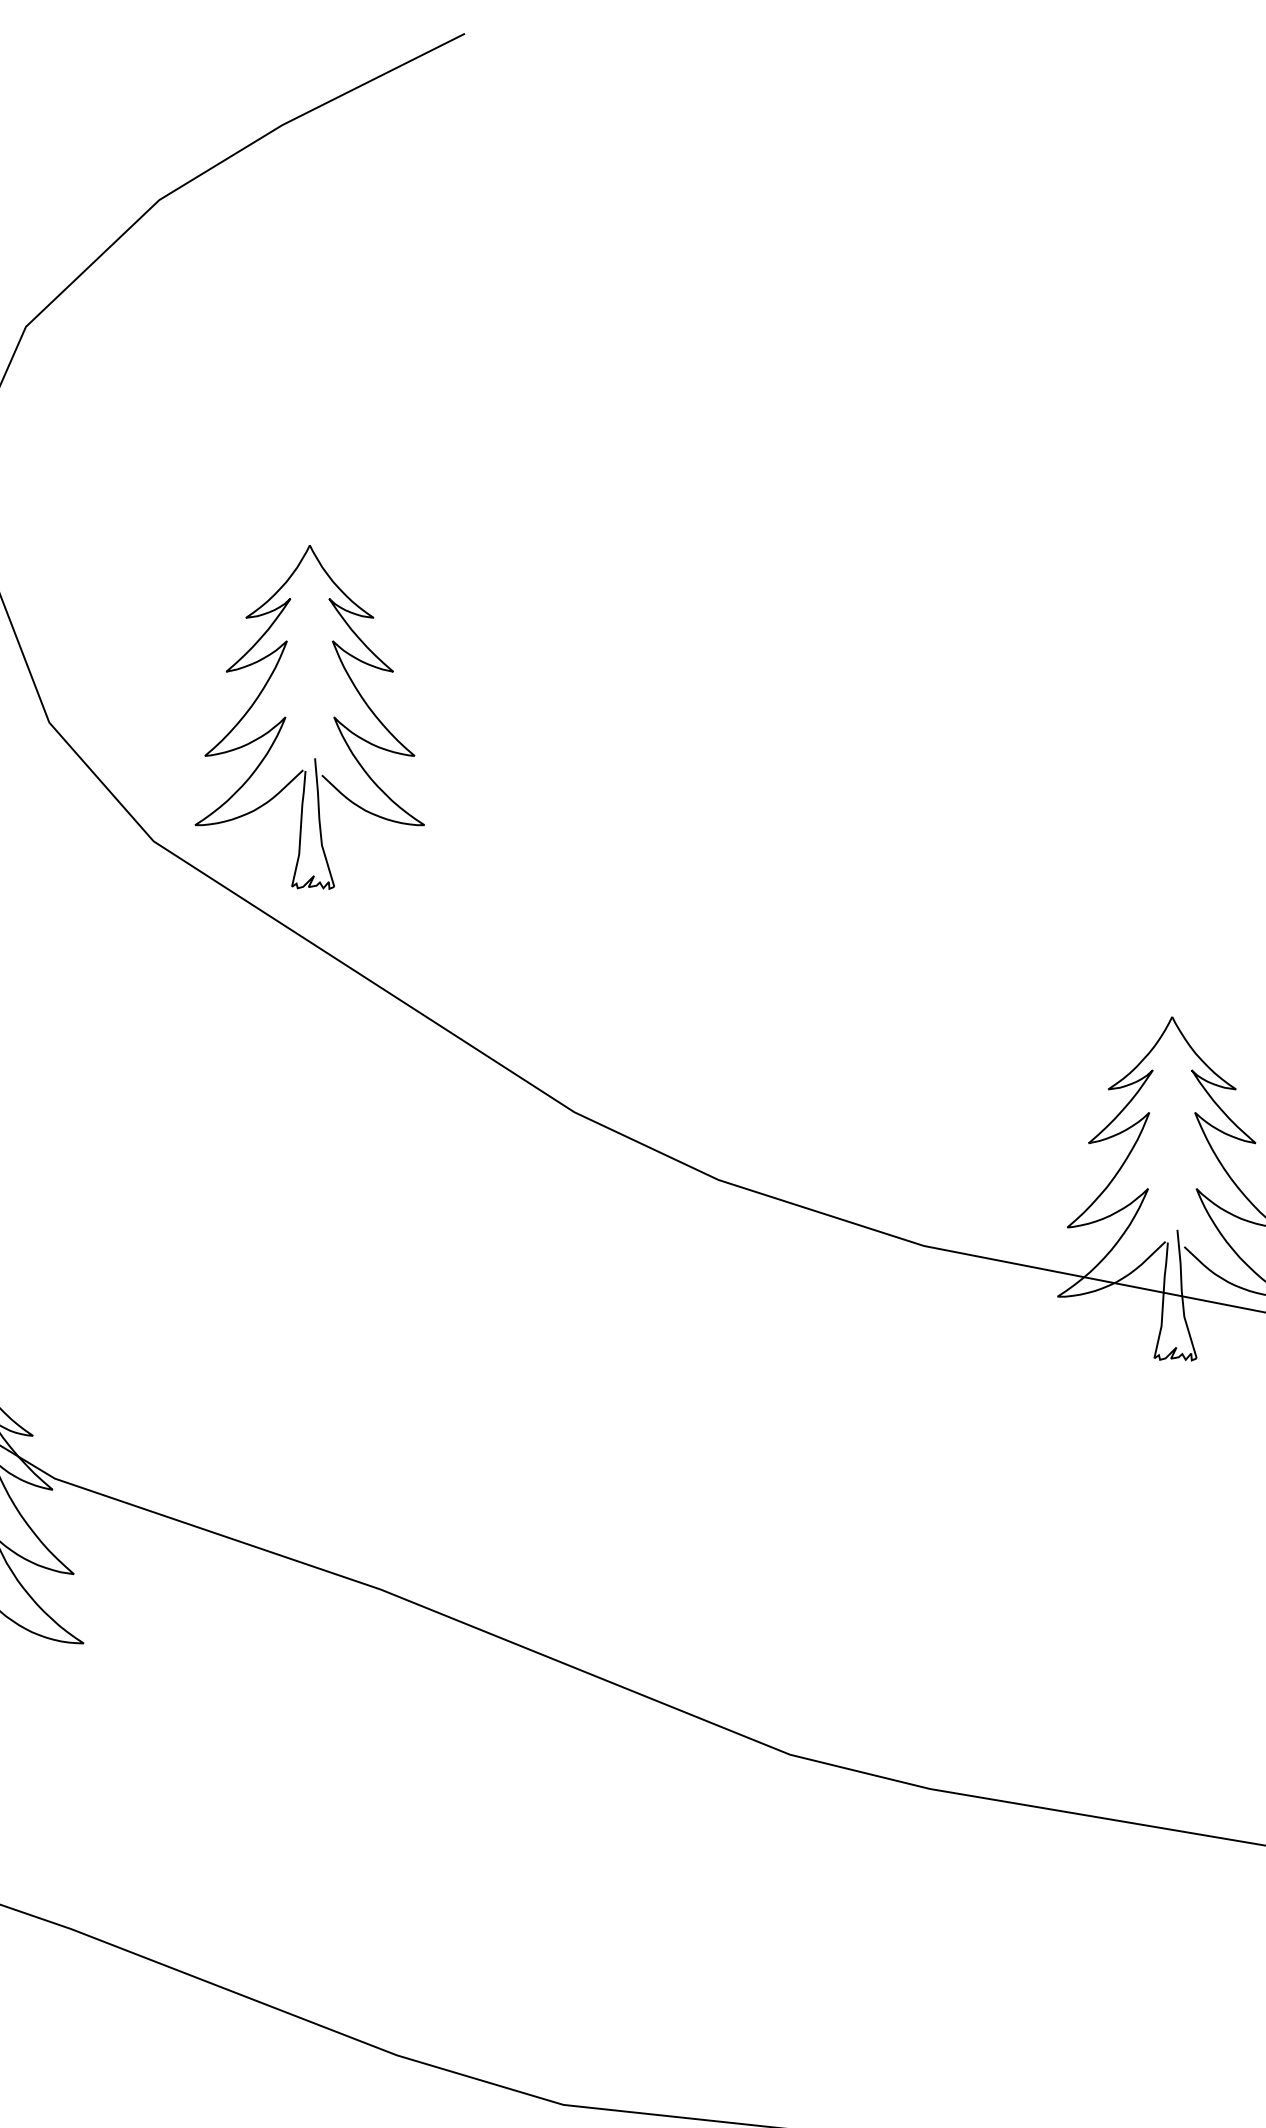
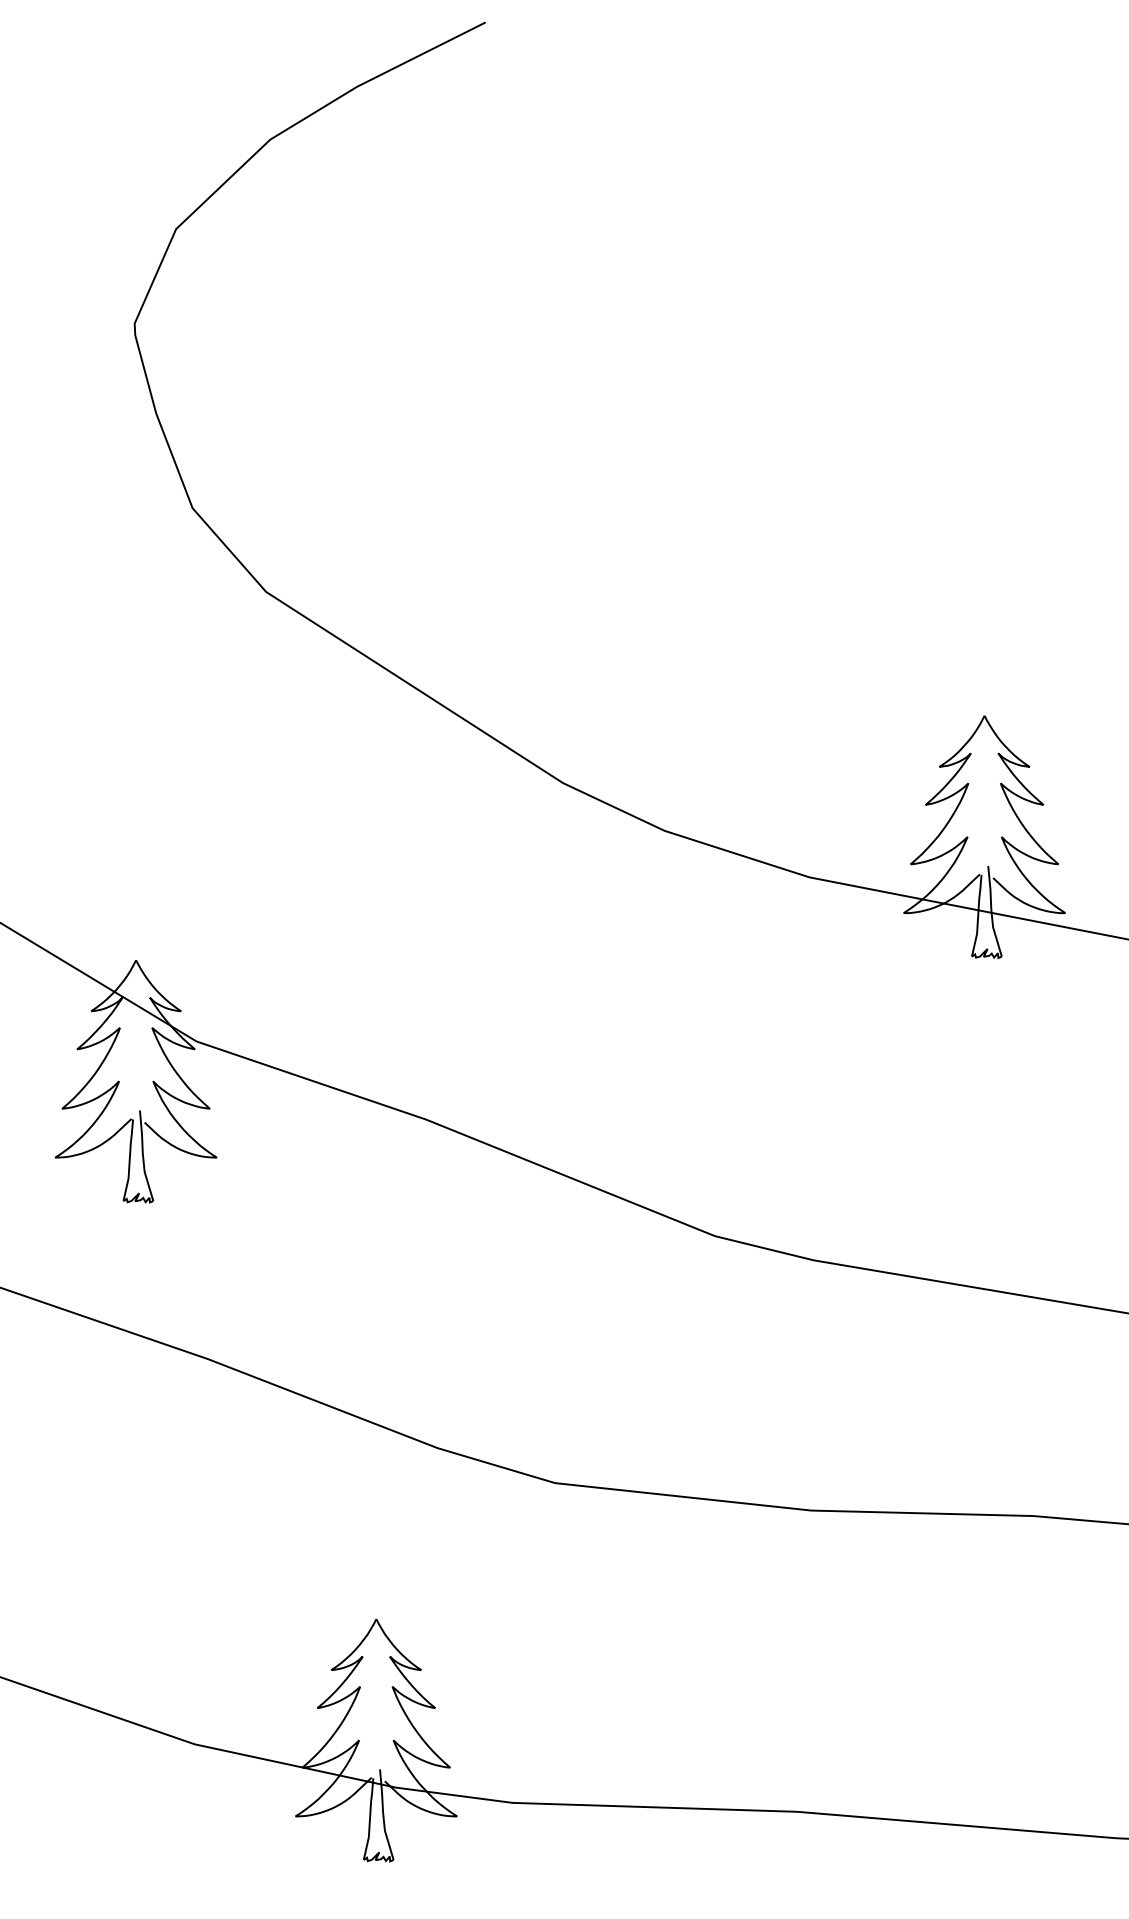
part: (332, 717) -> (392, 504), removed

